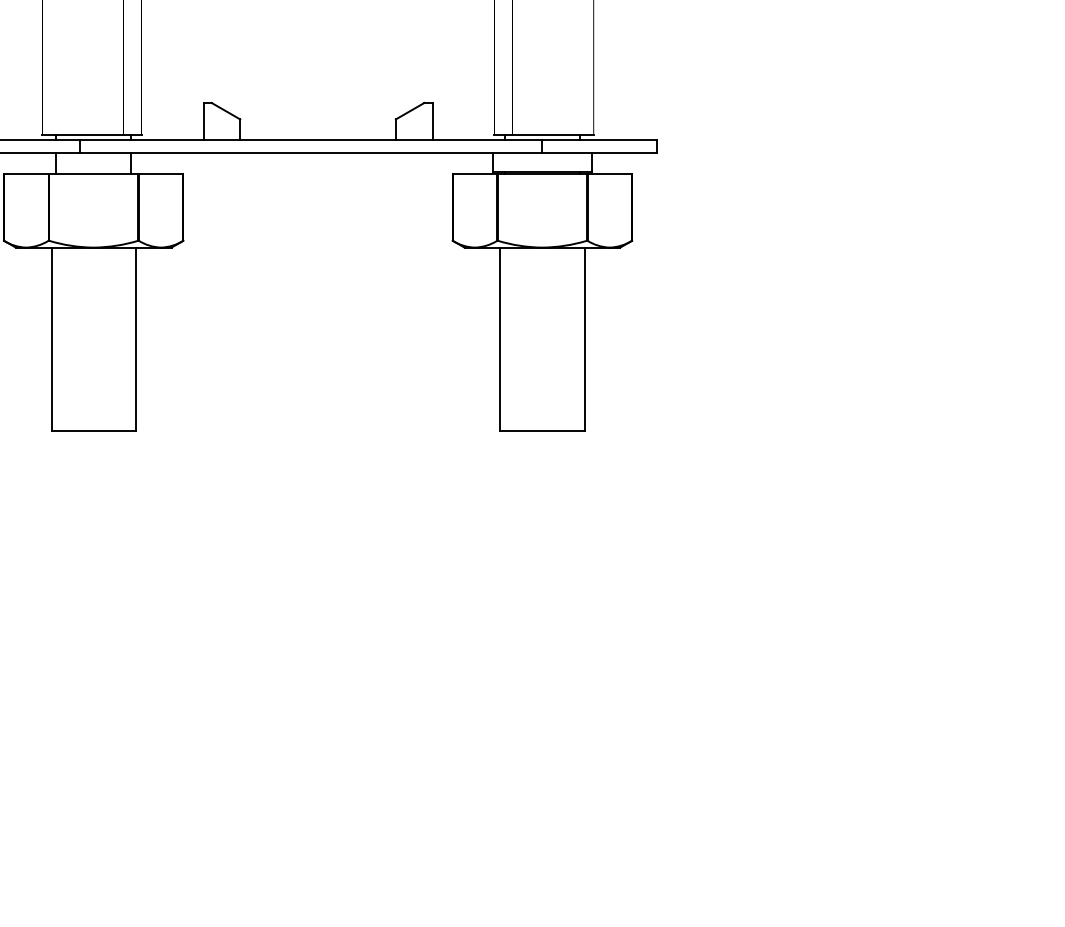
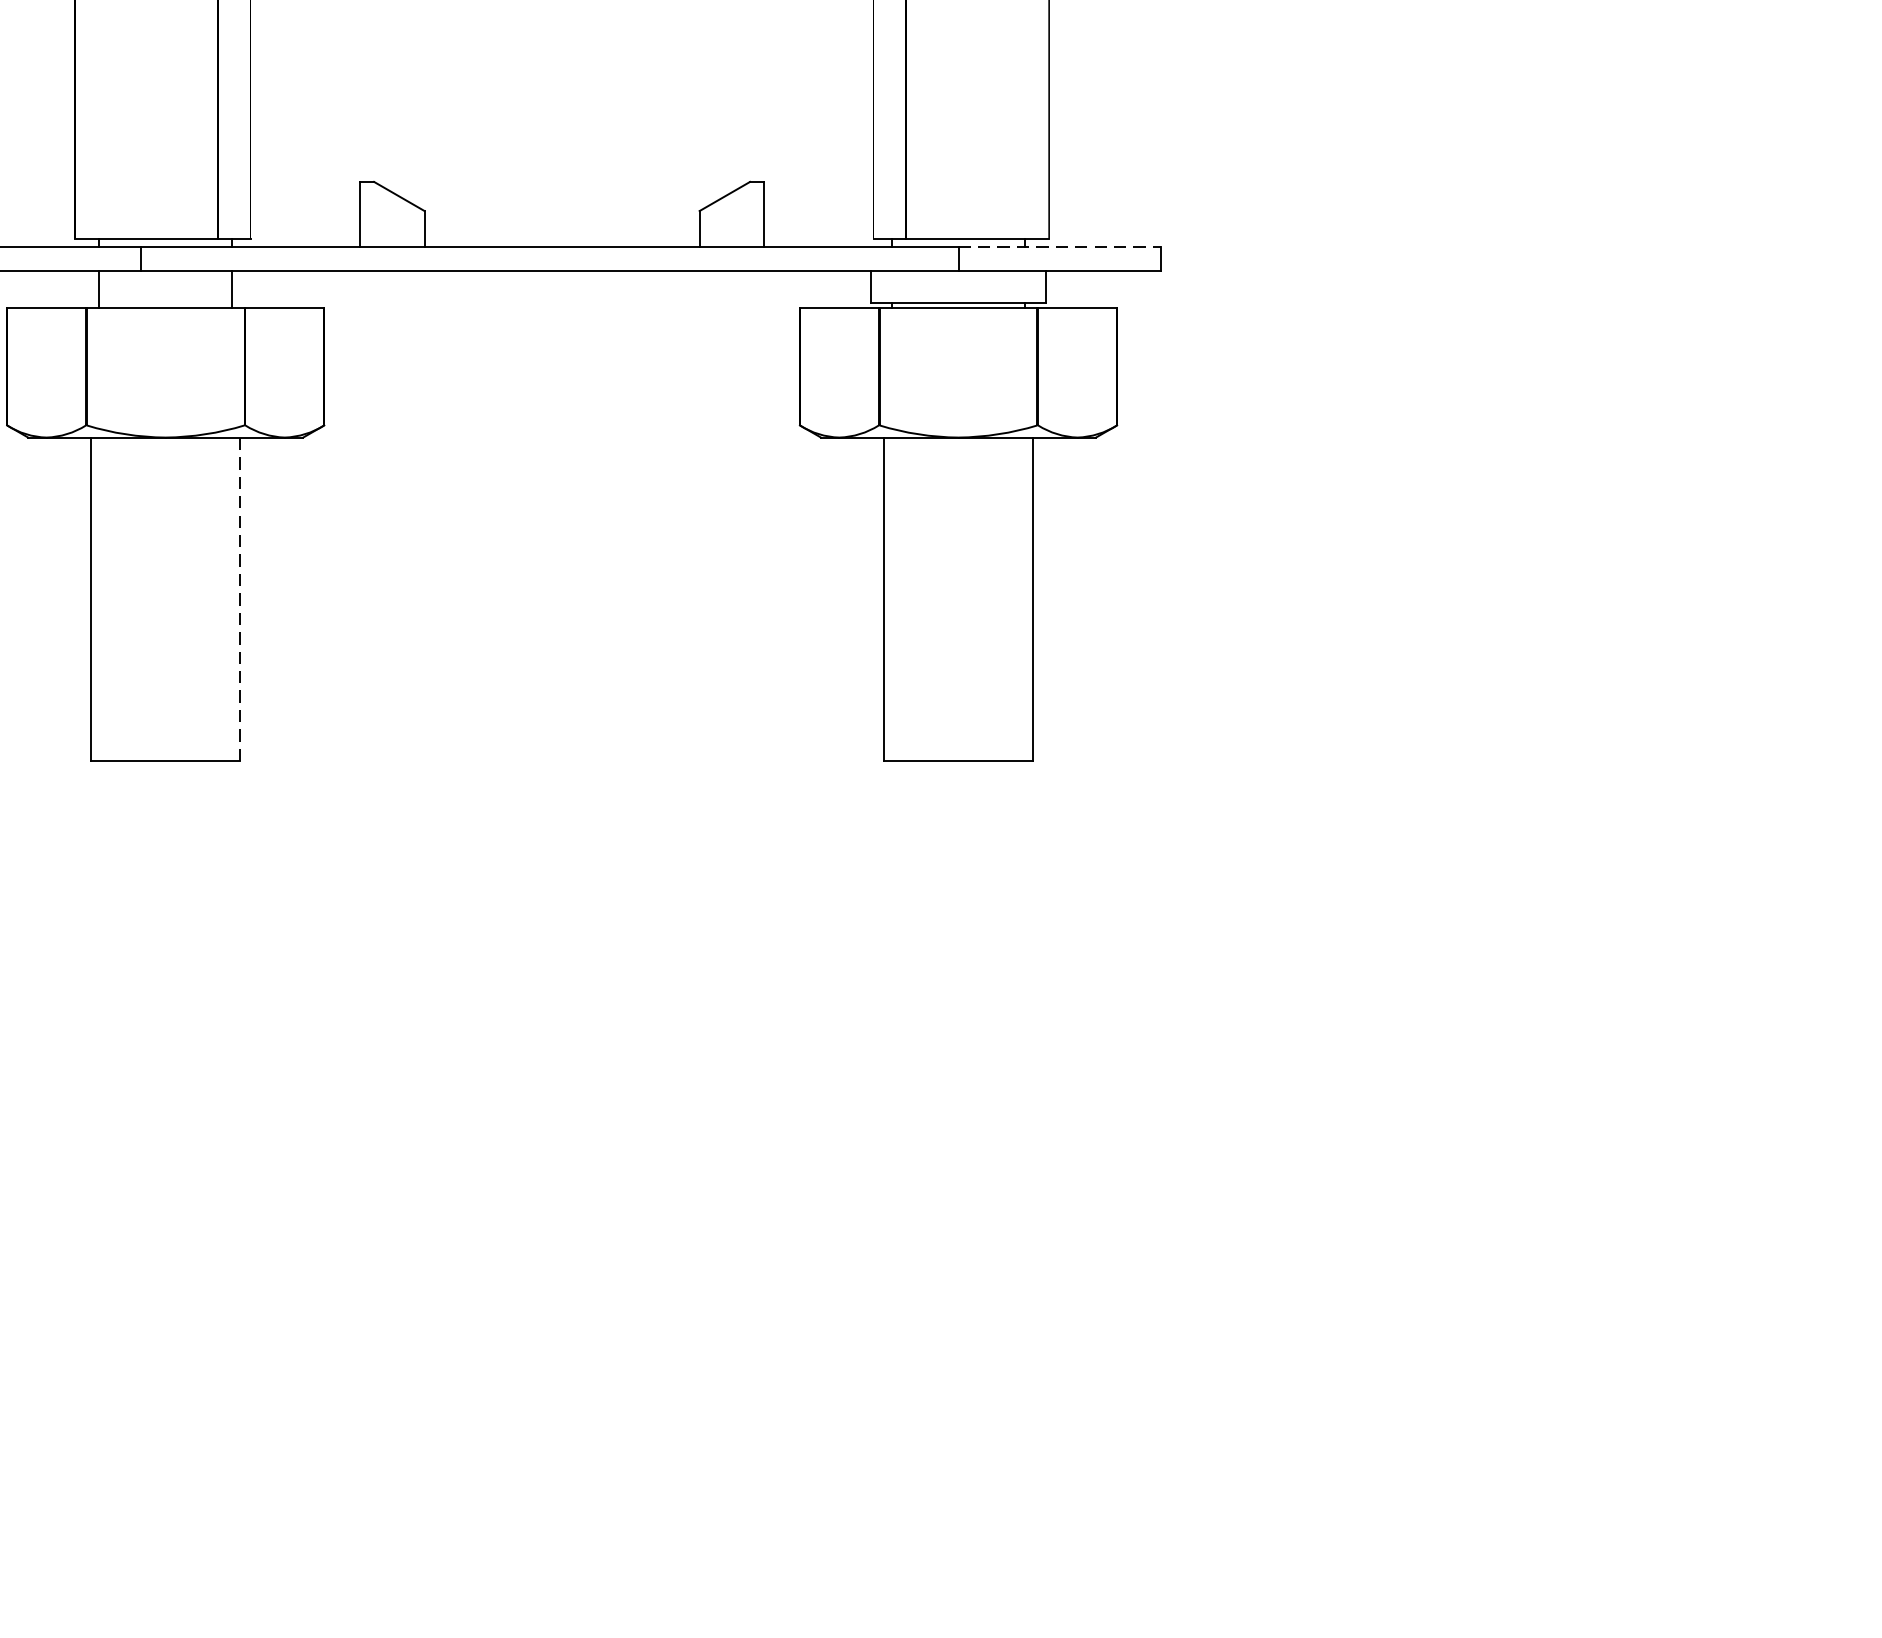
line: (600, 139) -> (1061, 246), solid -> dashed
line: (135, 339) -> (239, 599), solid -> dashed

